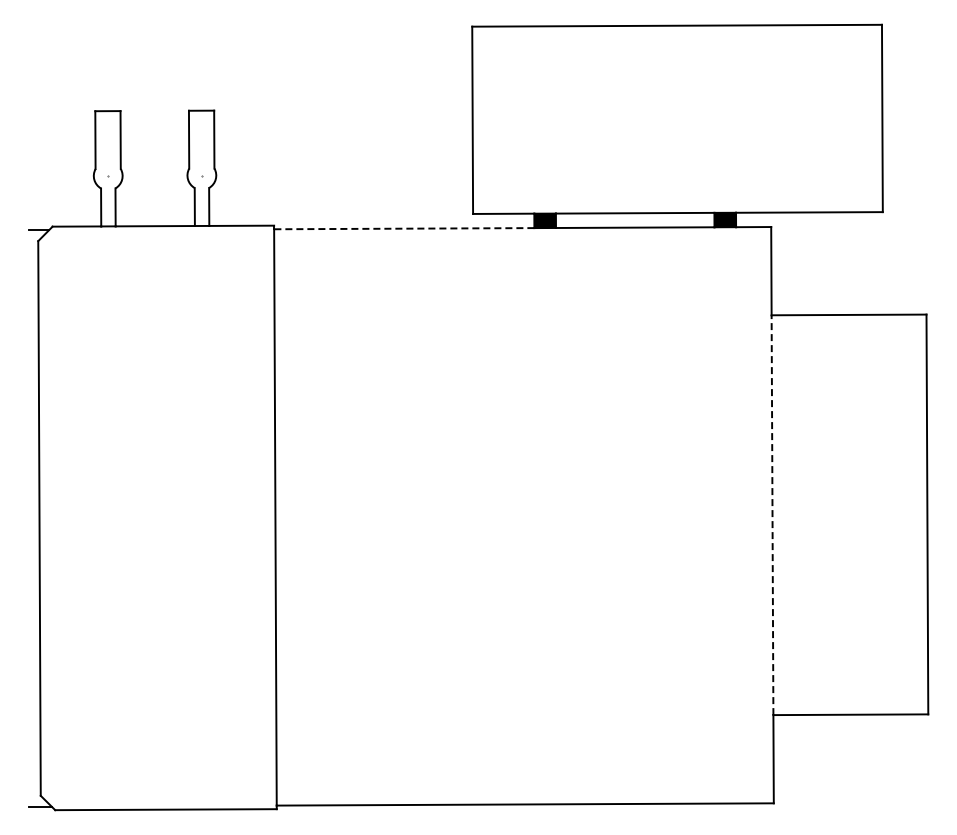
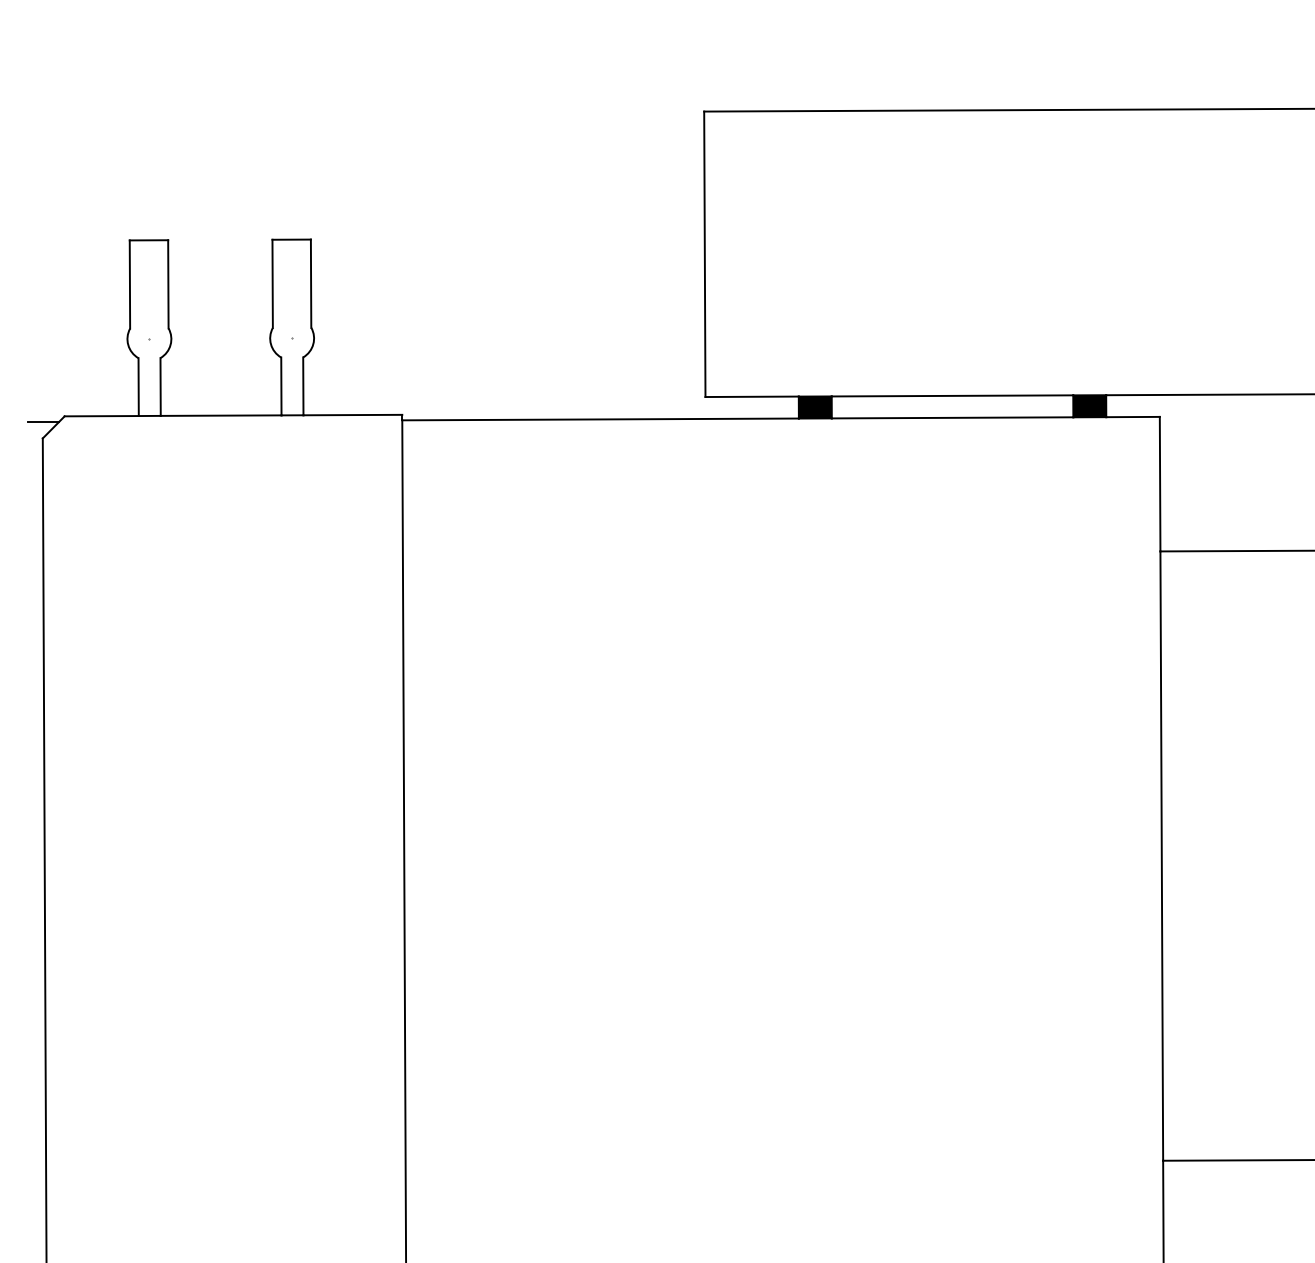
line: (403, 228) -> (599, 419), dashed -> solid
line: (772, 515) -> (1161, 856), dashed -> solid

